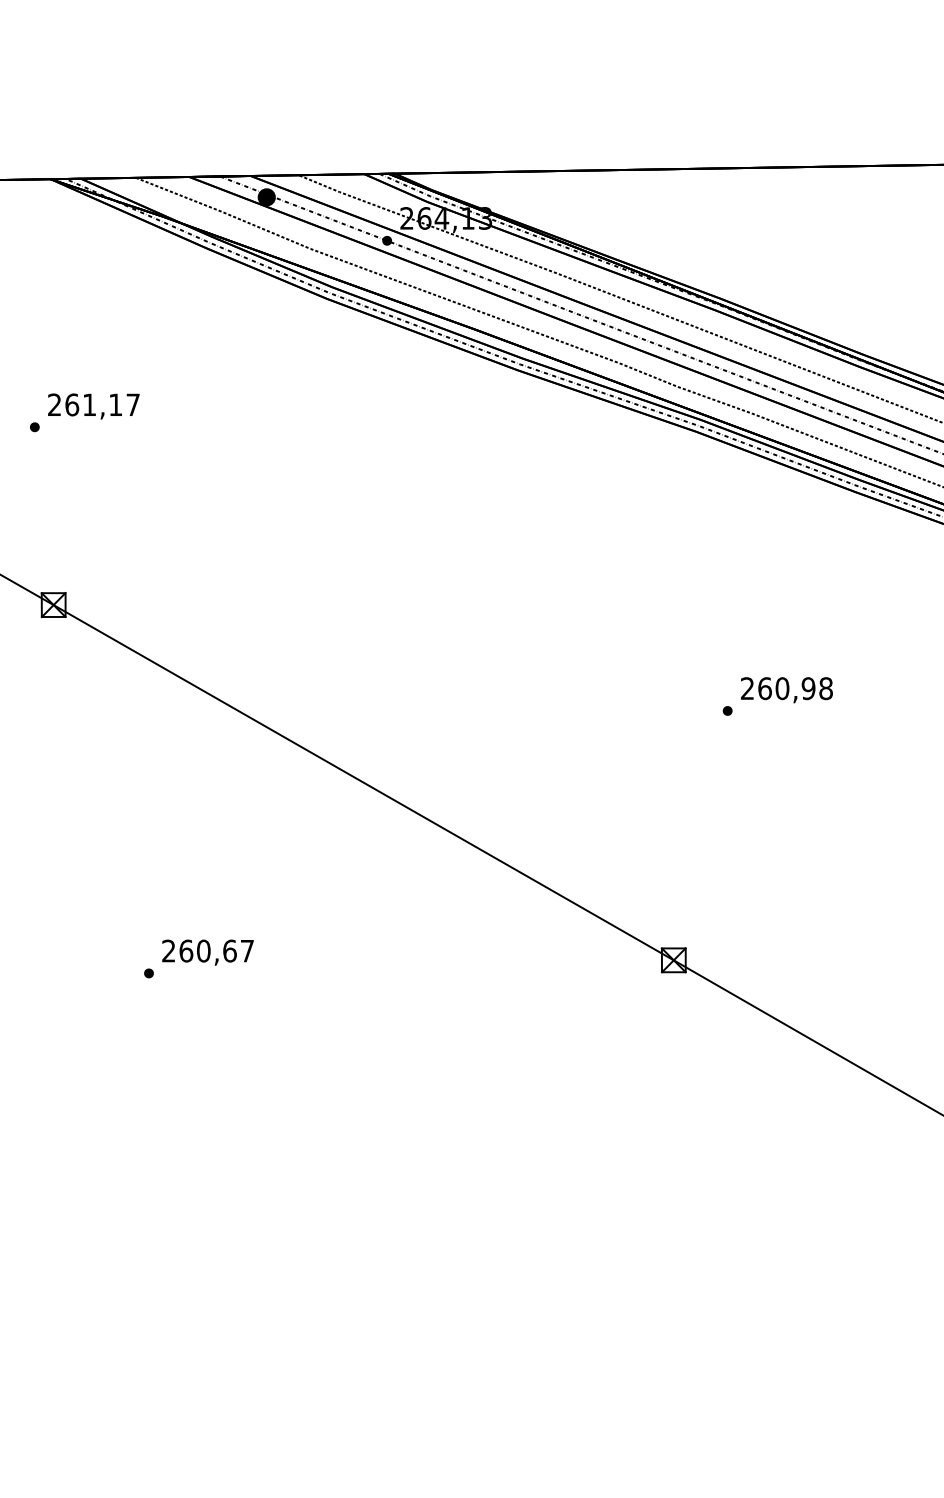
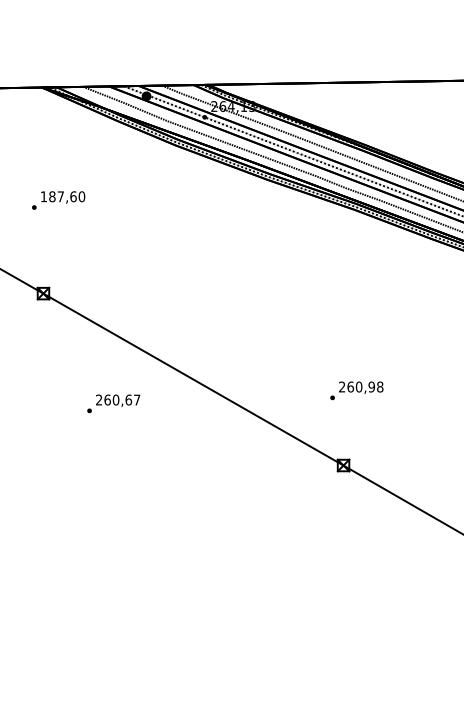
text: (93, 404) -> (62, 196), 261,17 -> 187,60
text: (777, 695) -> (356, 390), moved
text: (198, 958) -> (113, 403), moved

